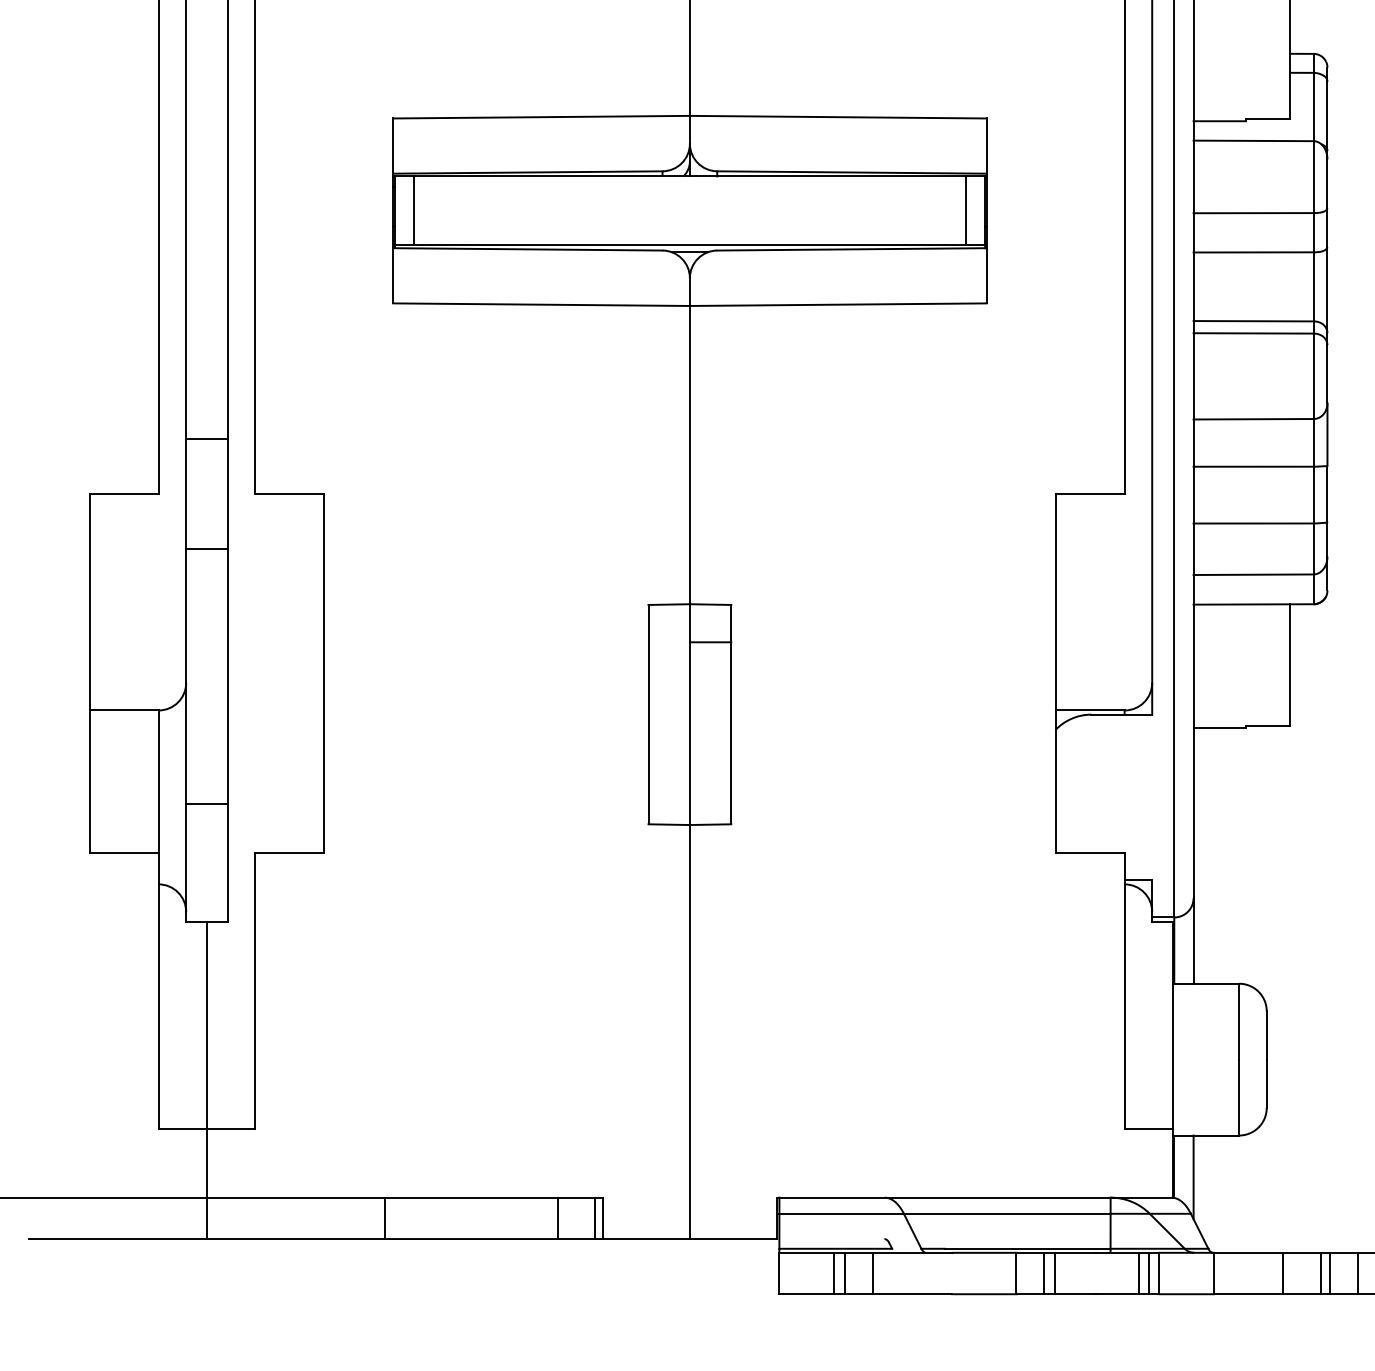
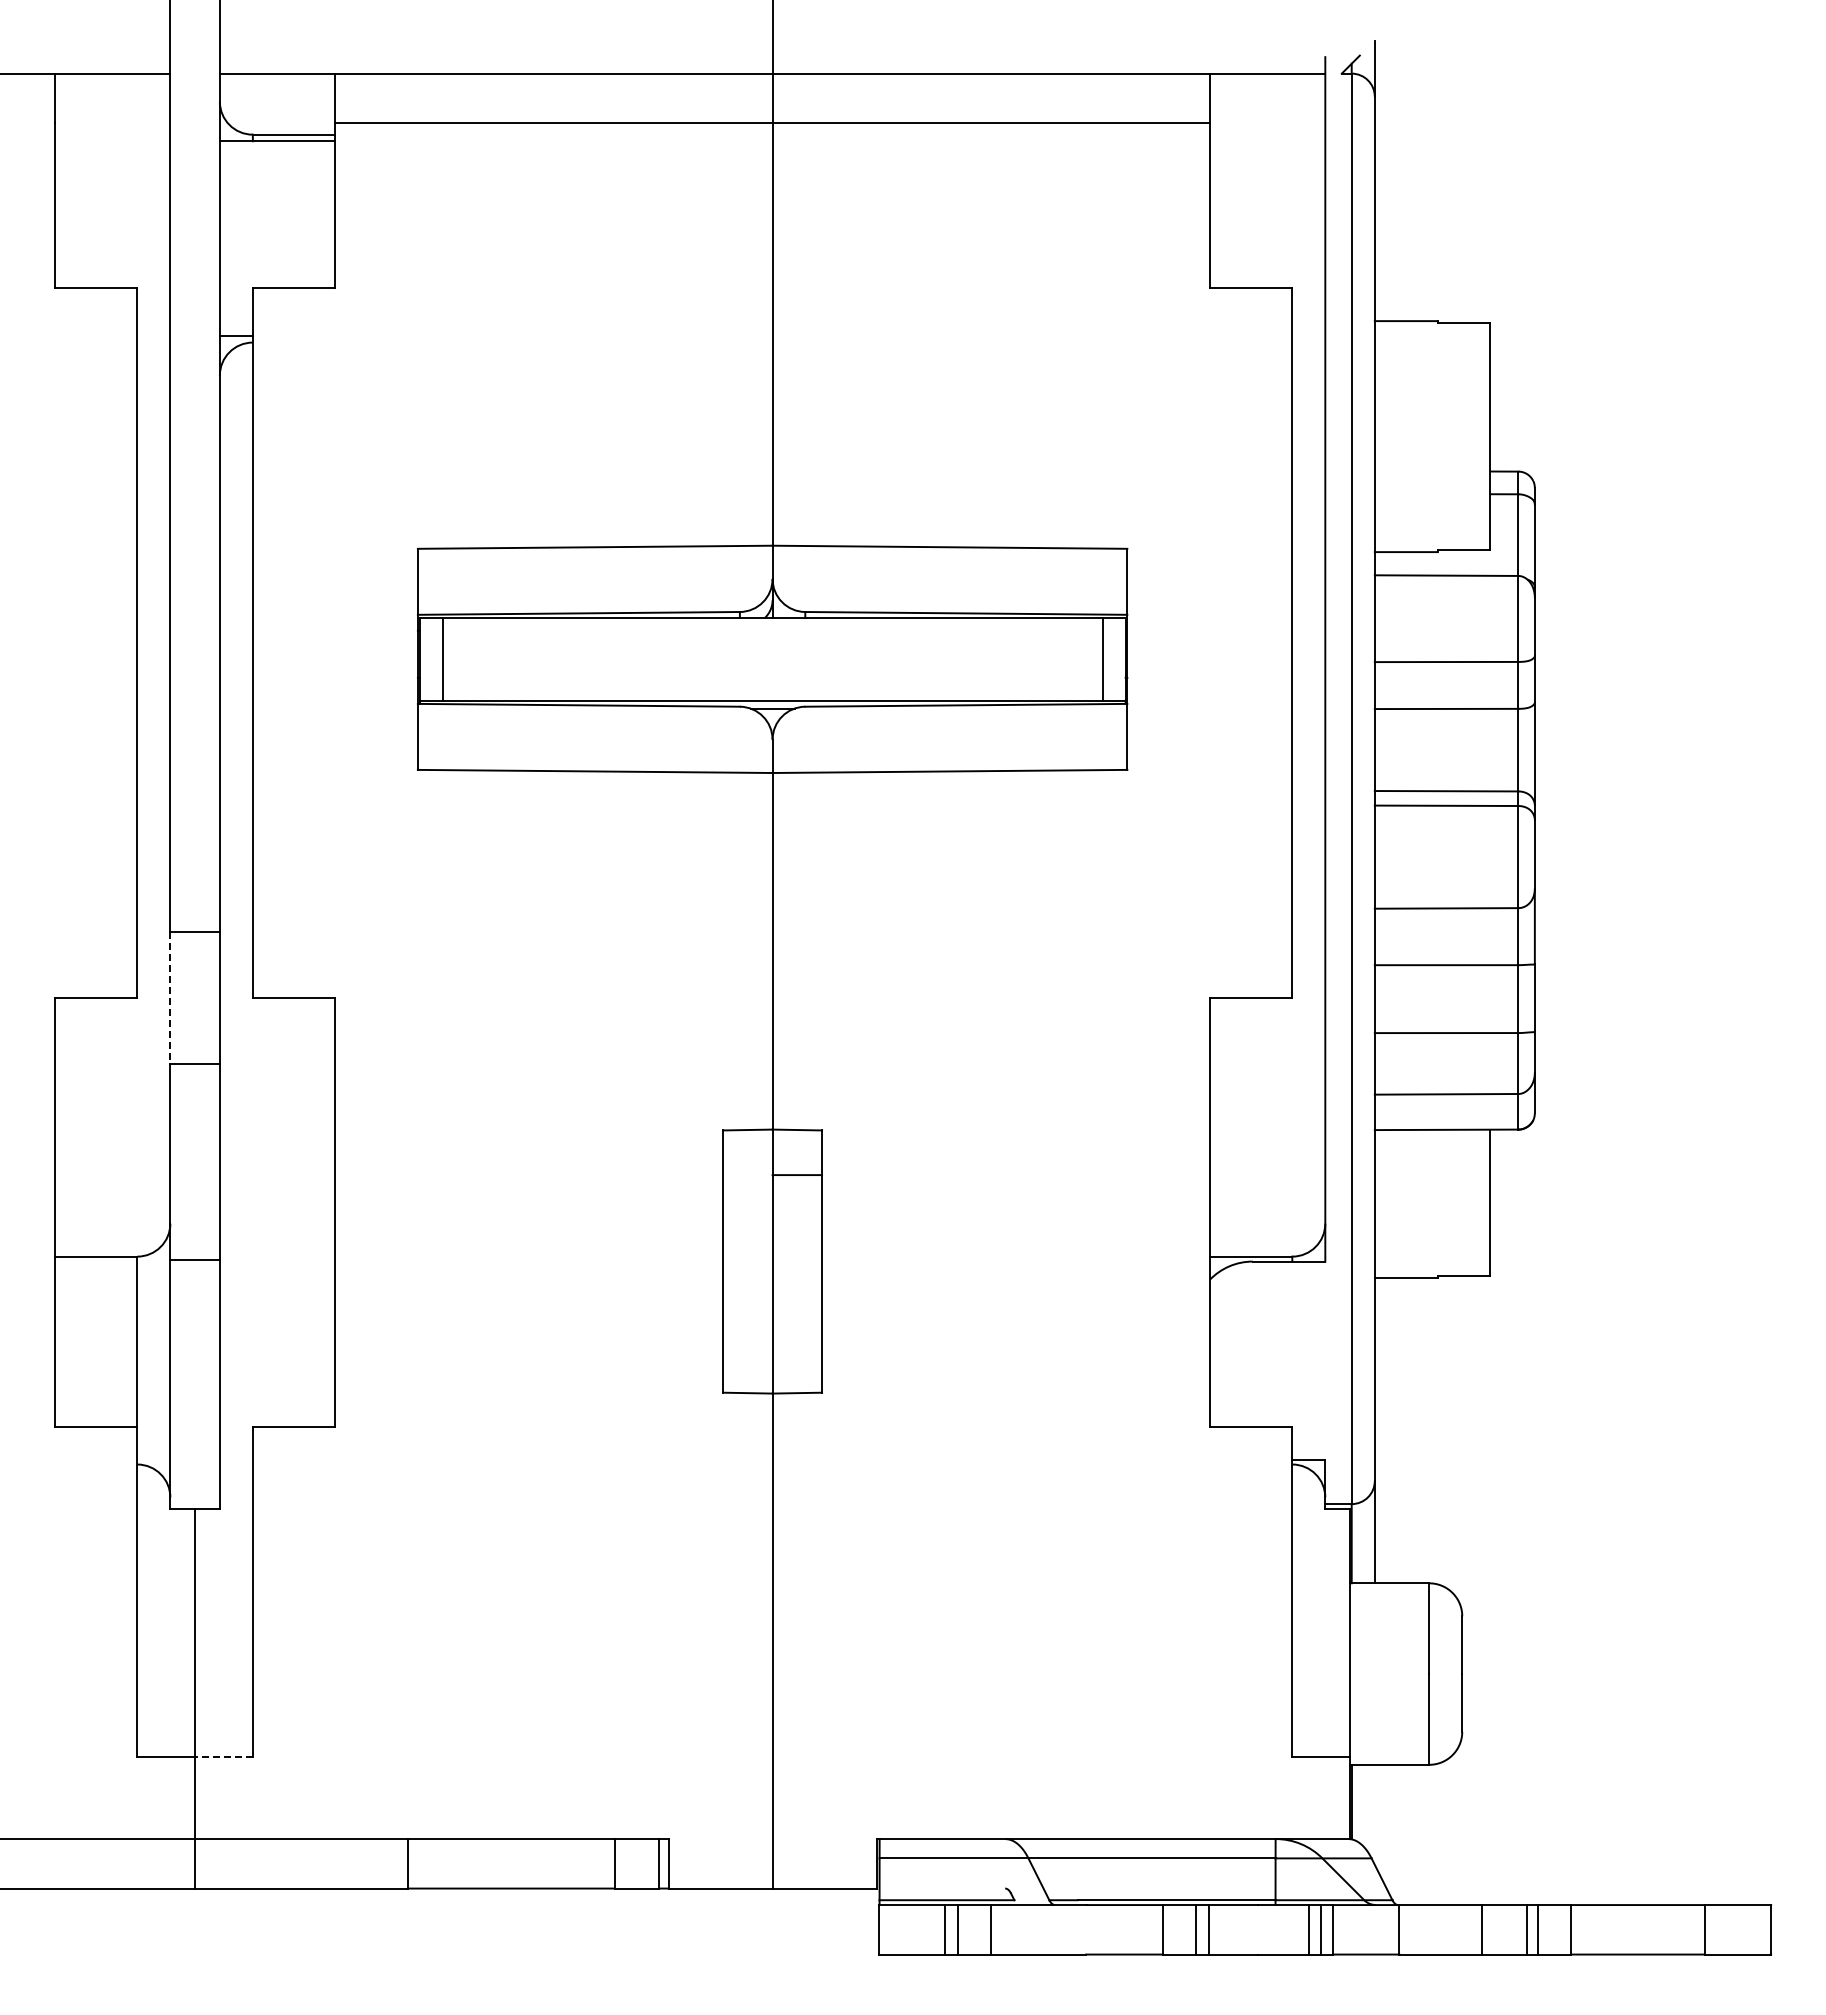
line: (186, 493) -> (170, 997), solid -> dashed
line: (206, 804) -> (194, 1259), moved
line: (230, 1128) -> (223, 1756), solid -> dashed
line: (1193, 1177) -> (1374, 1814), removed

